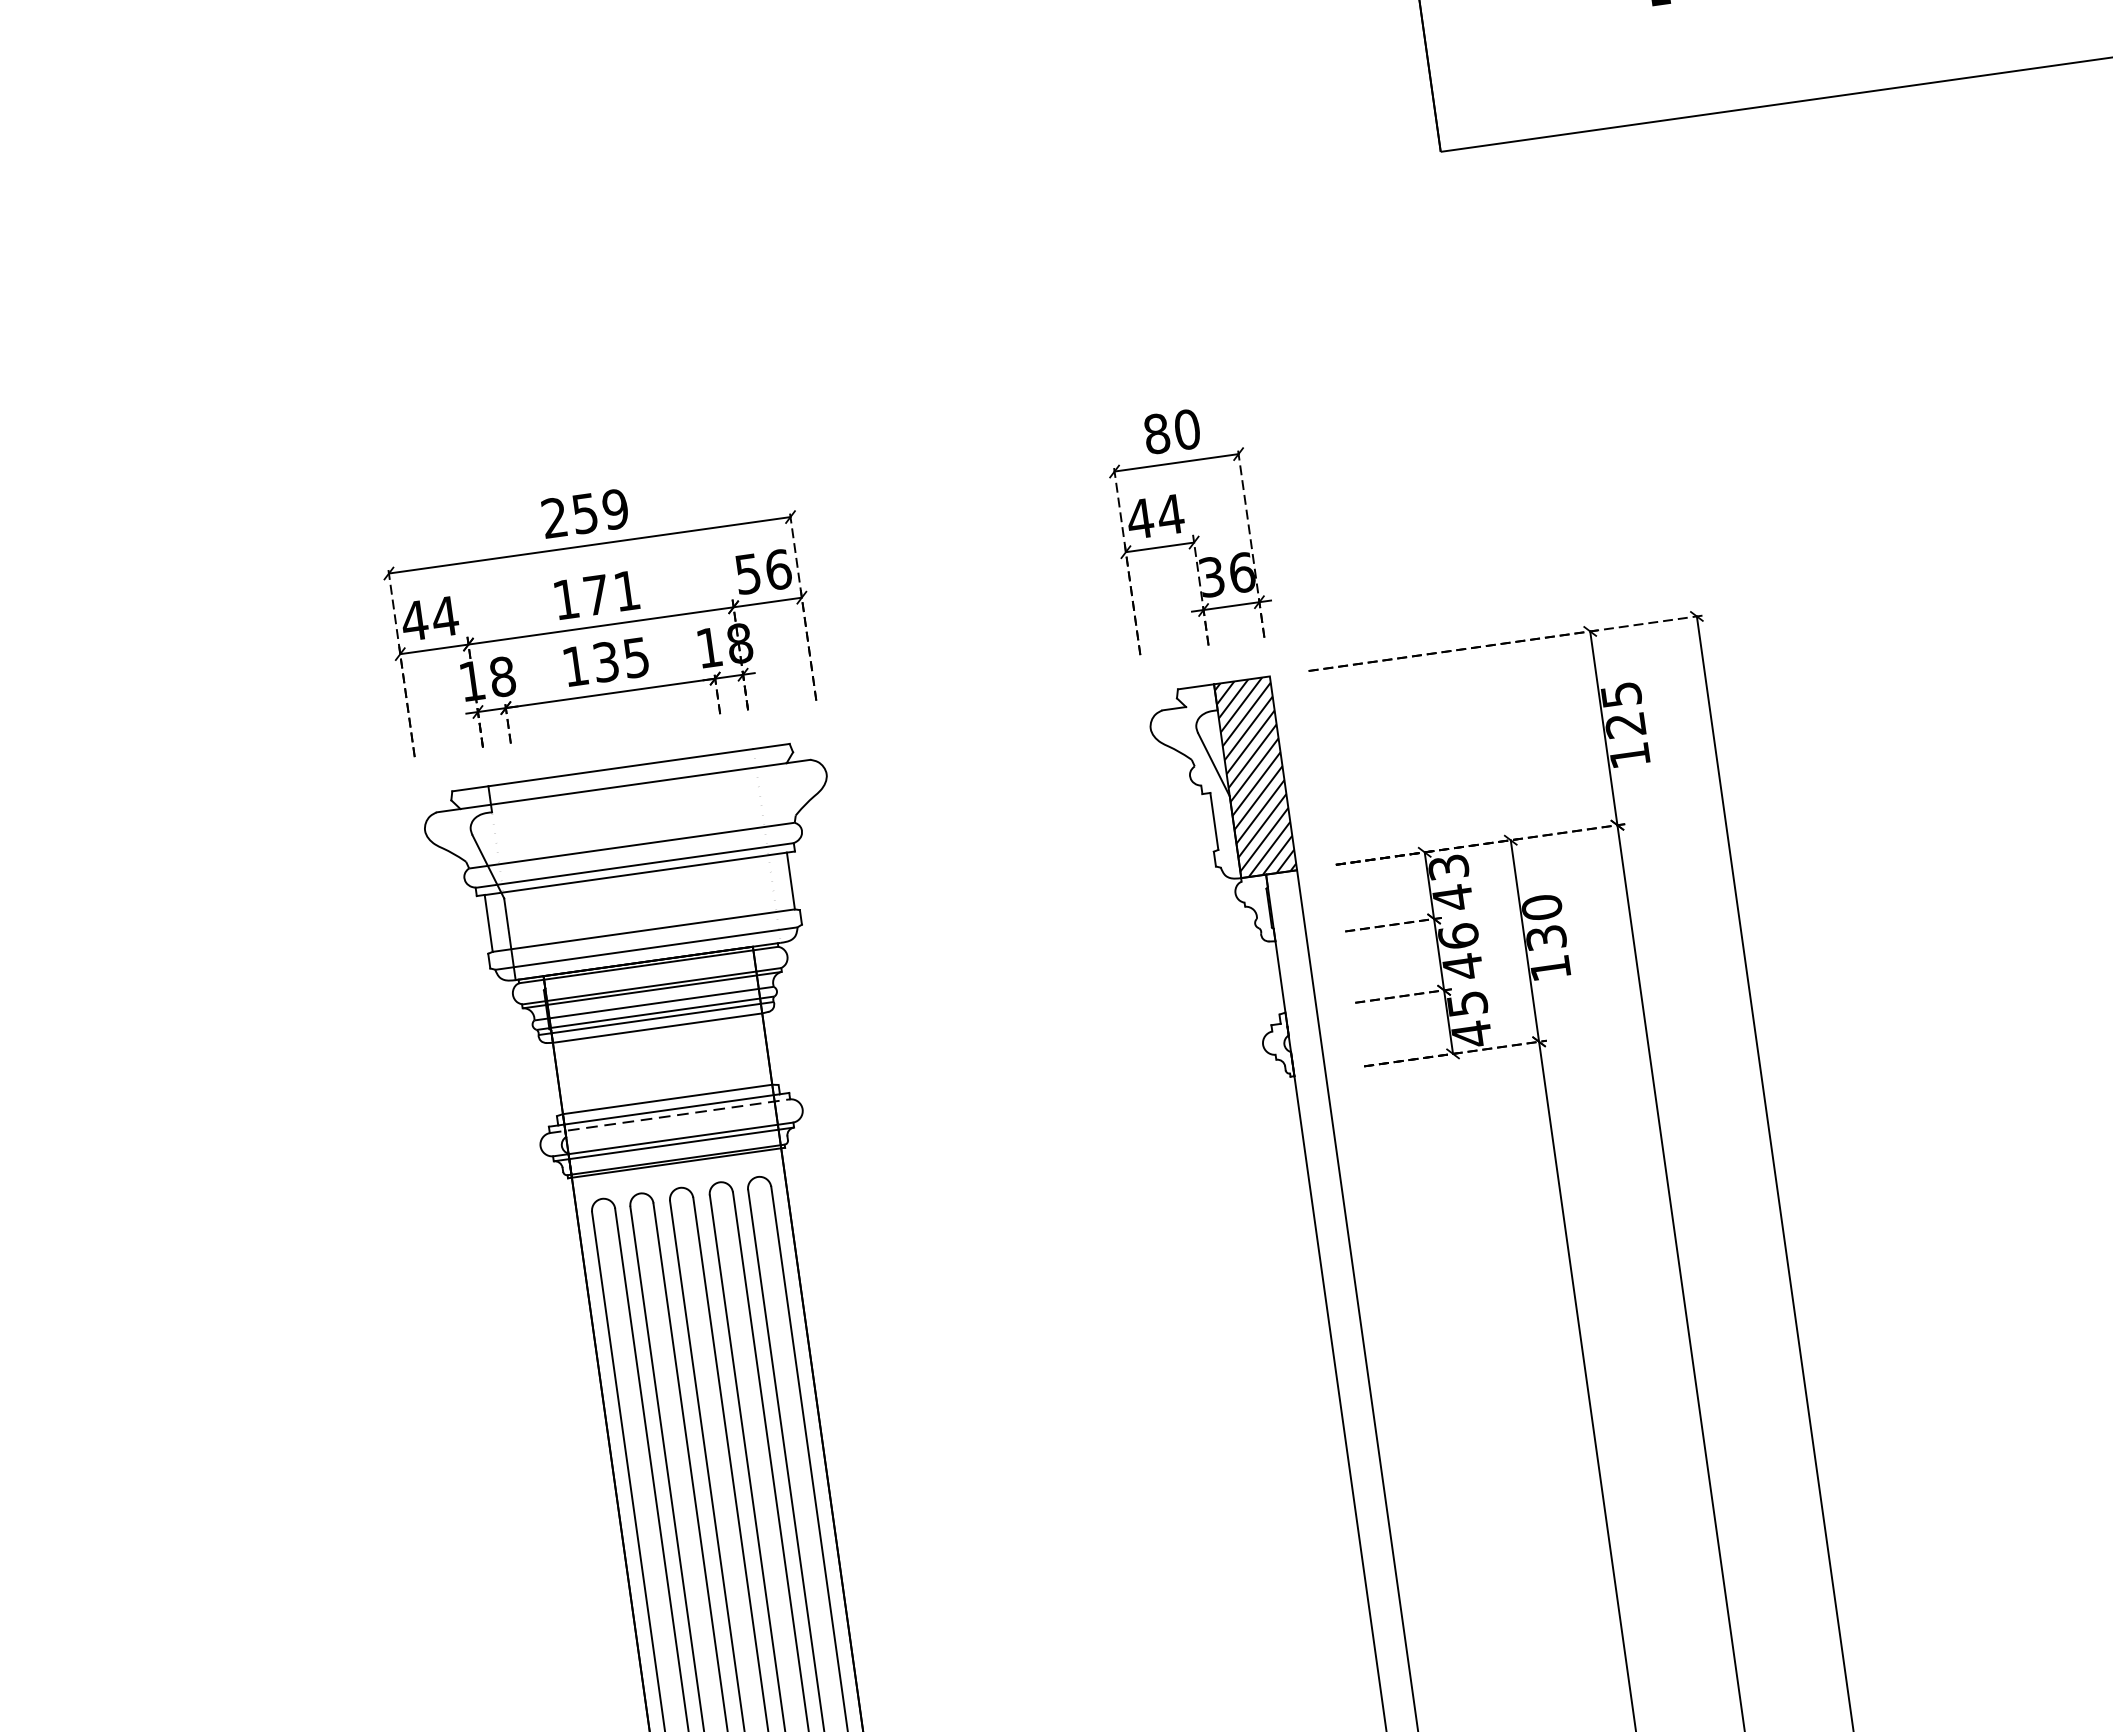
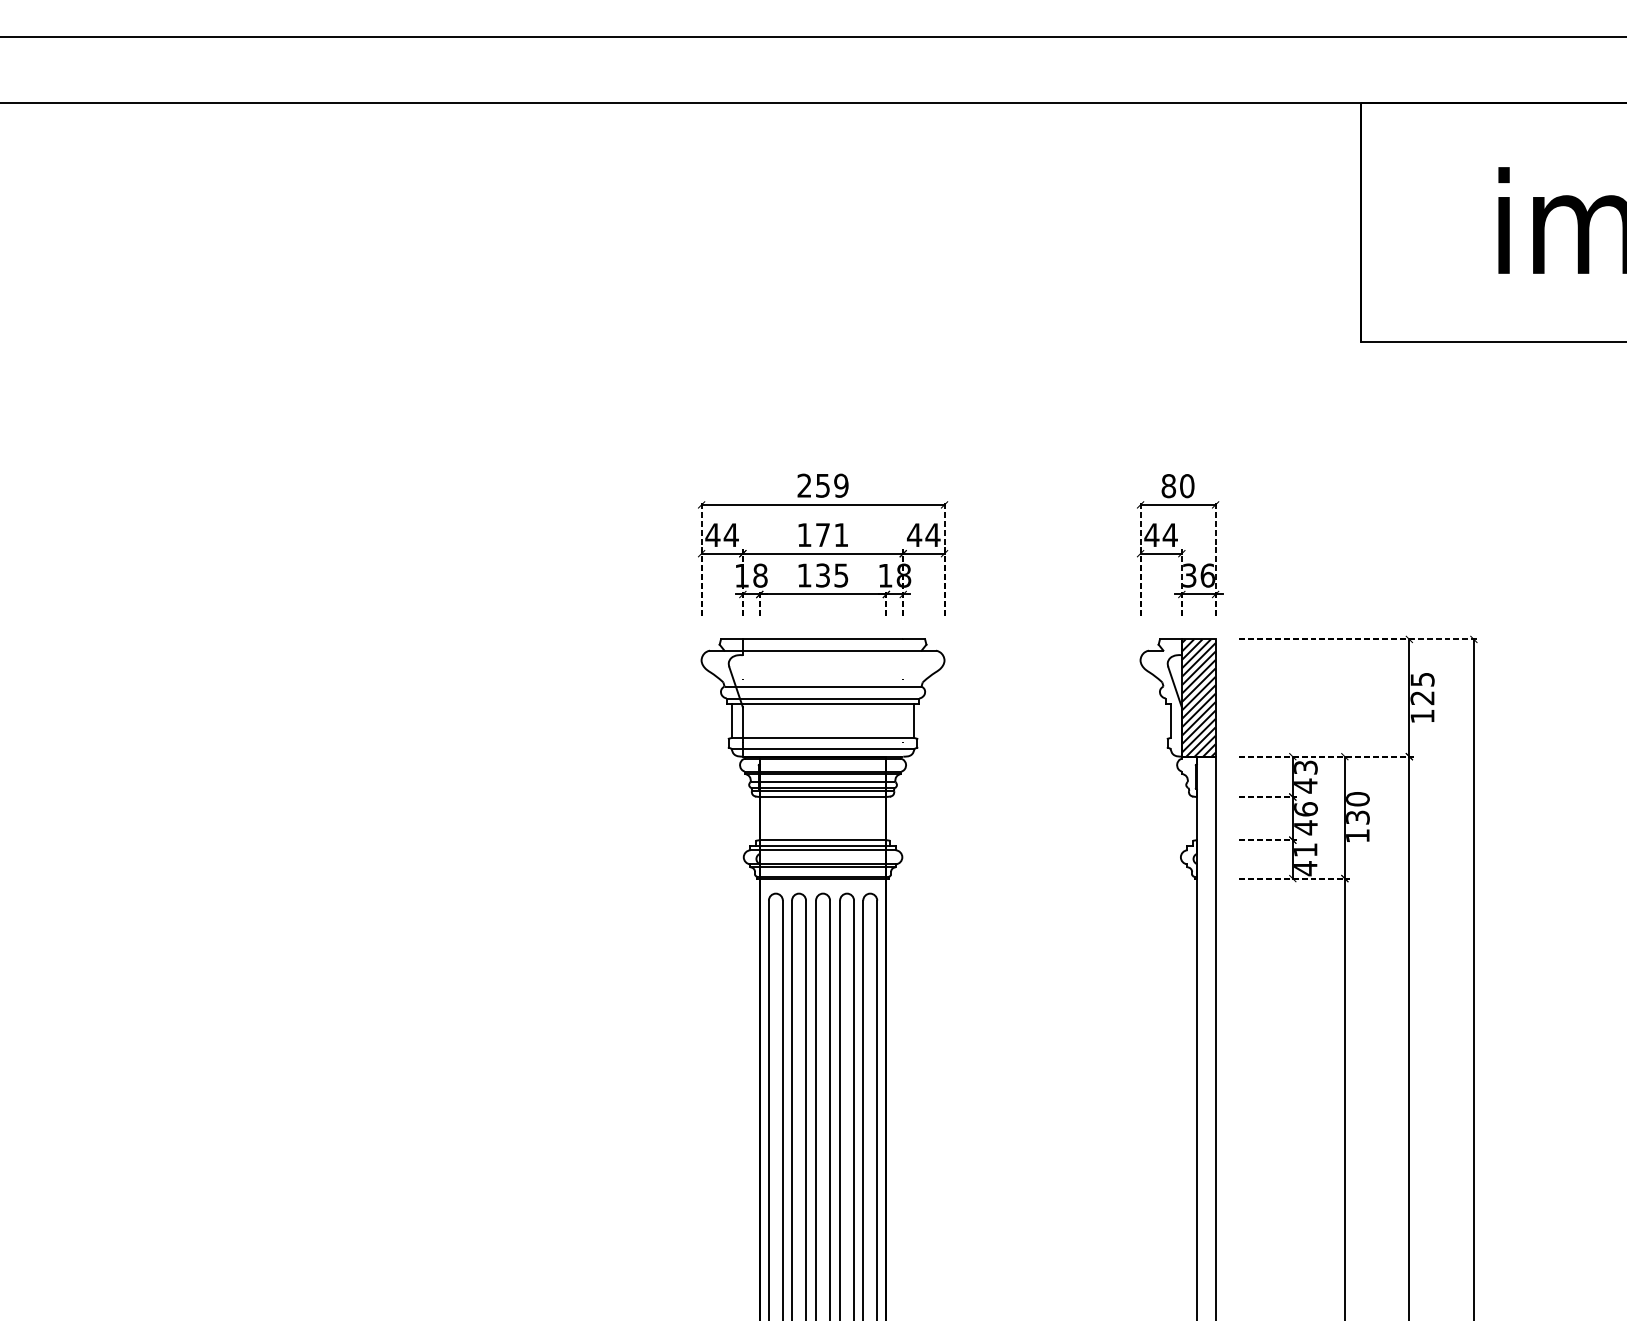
text: (762, 572) -> (923, 535), 56 -> 44
text: (1467, 1004) -> (1305, 850), 45 -> 41
line: (670, 1116) -> (823, 850), dashed -> solid

